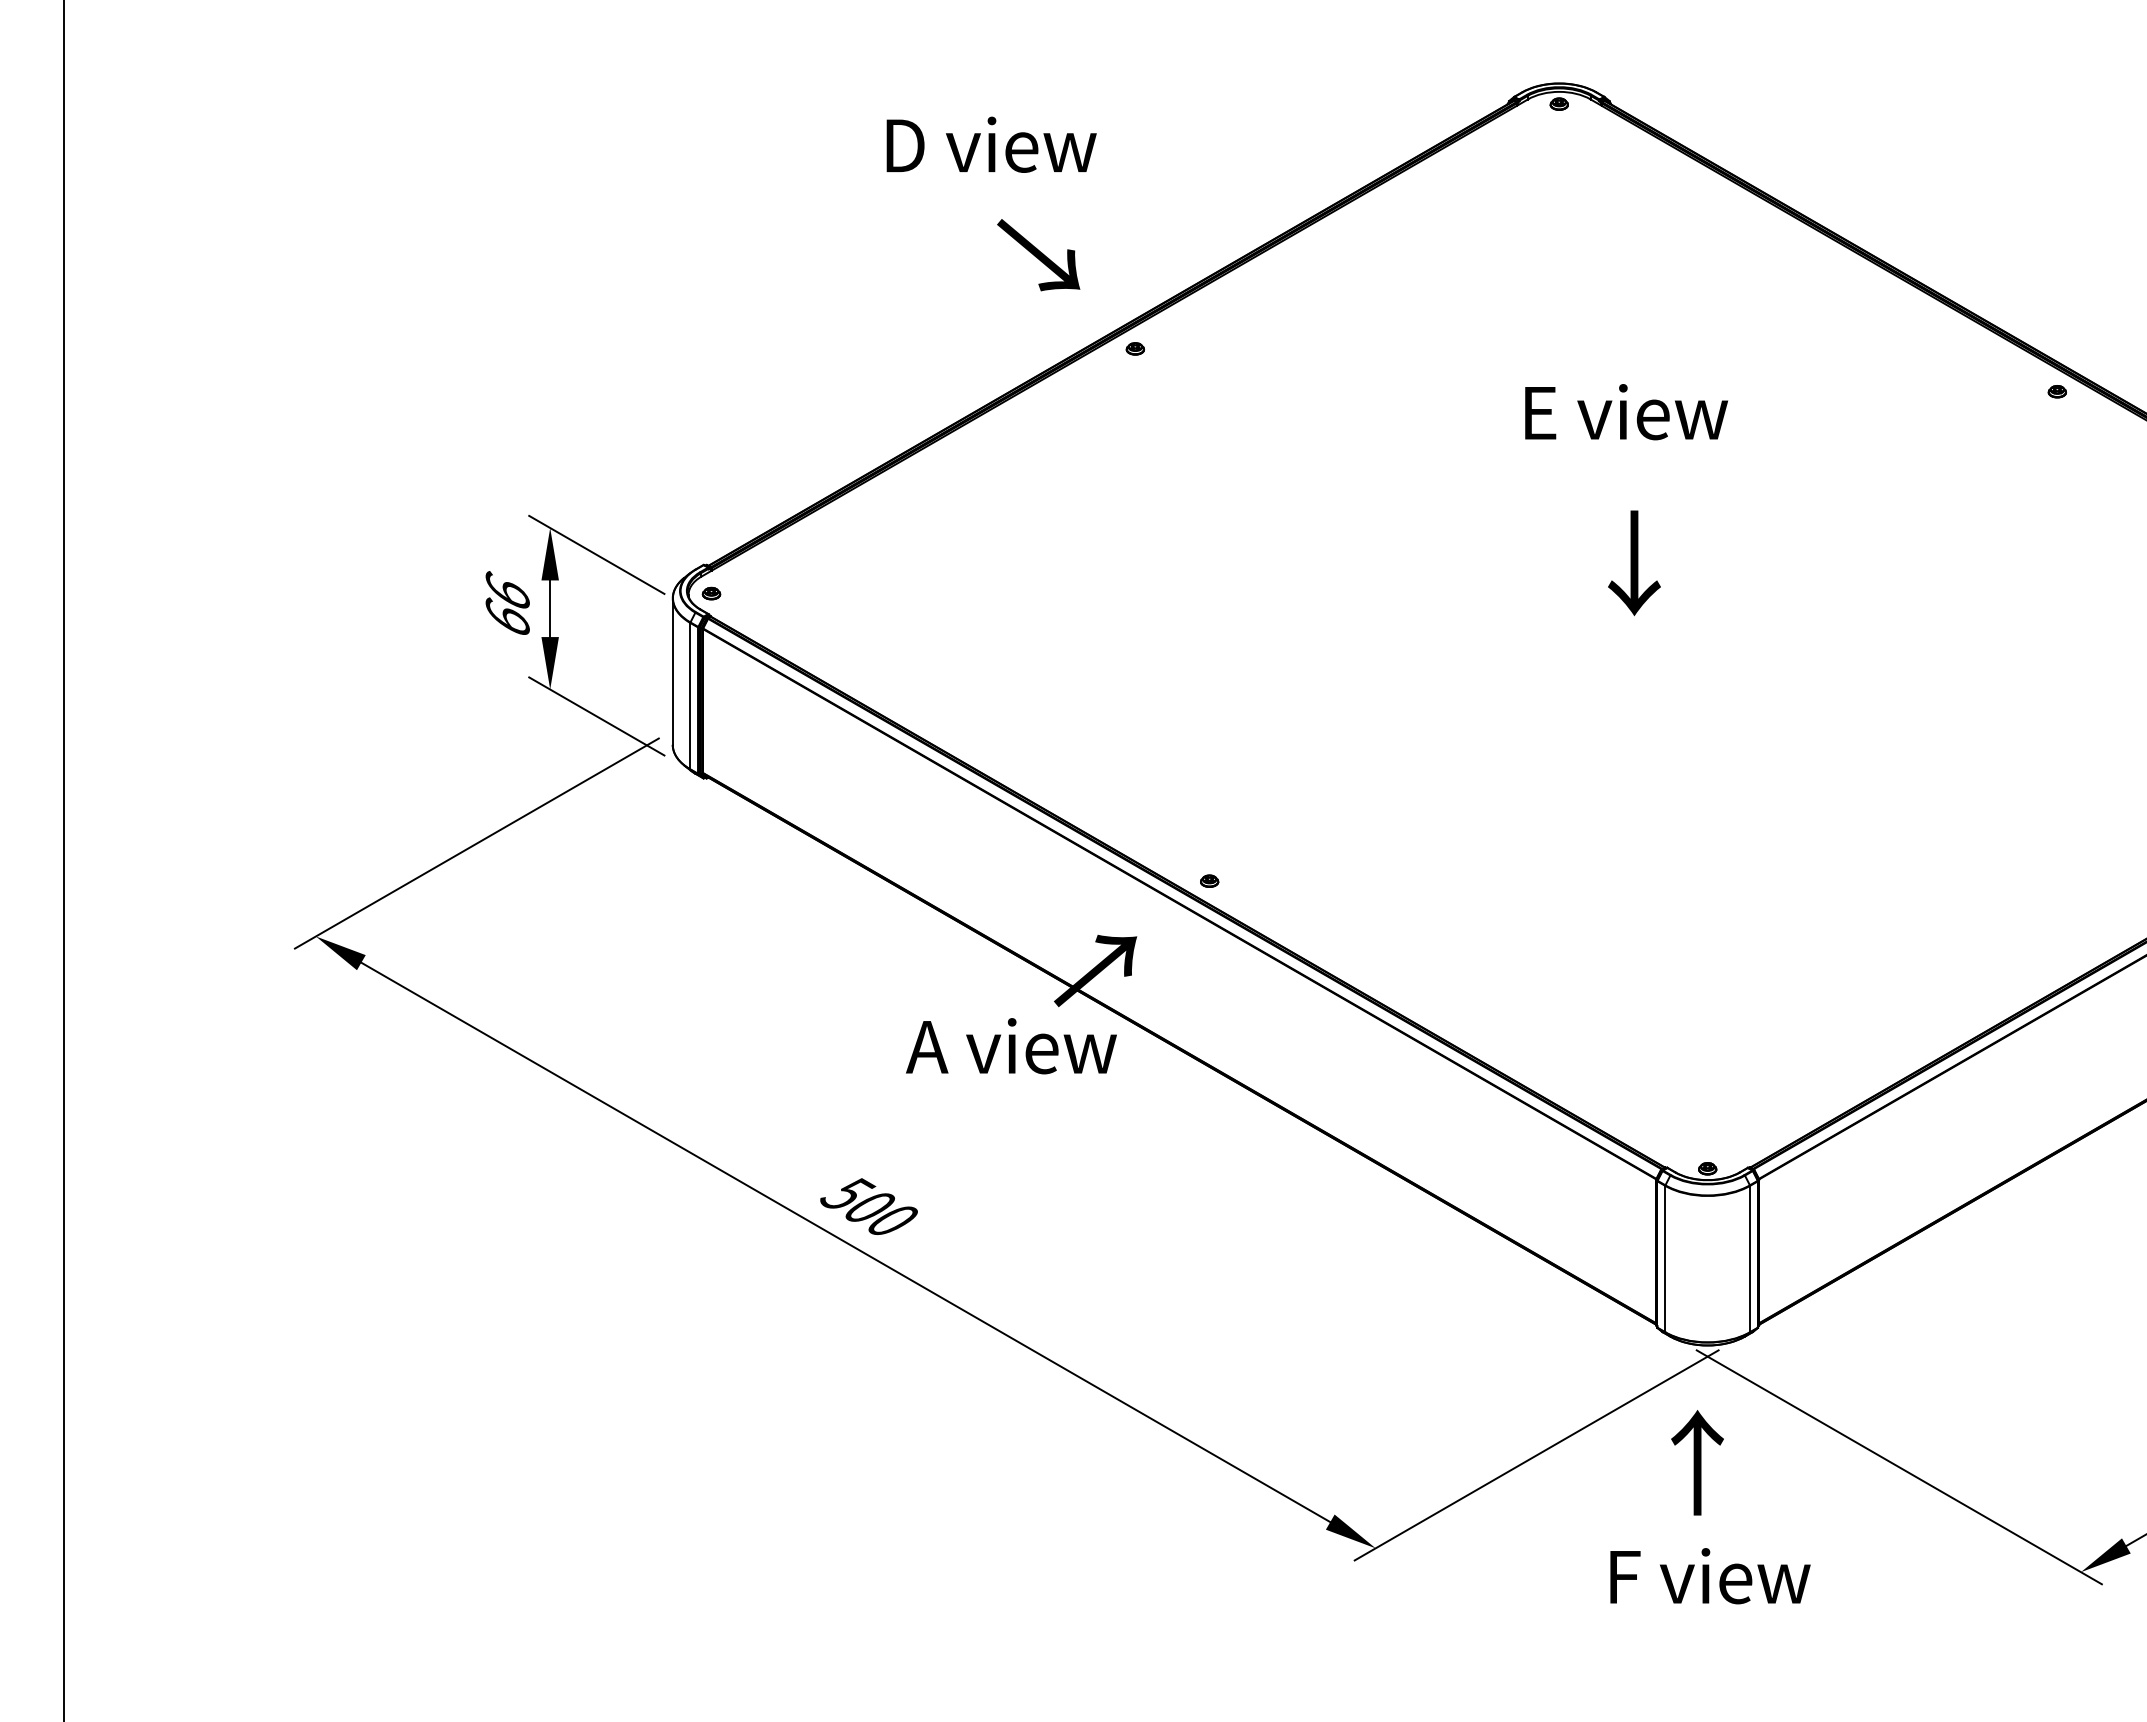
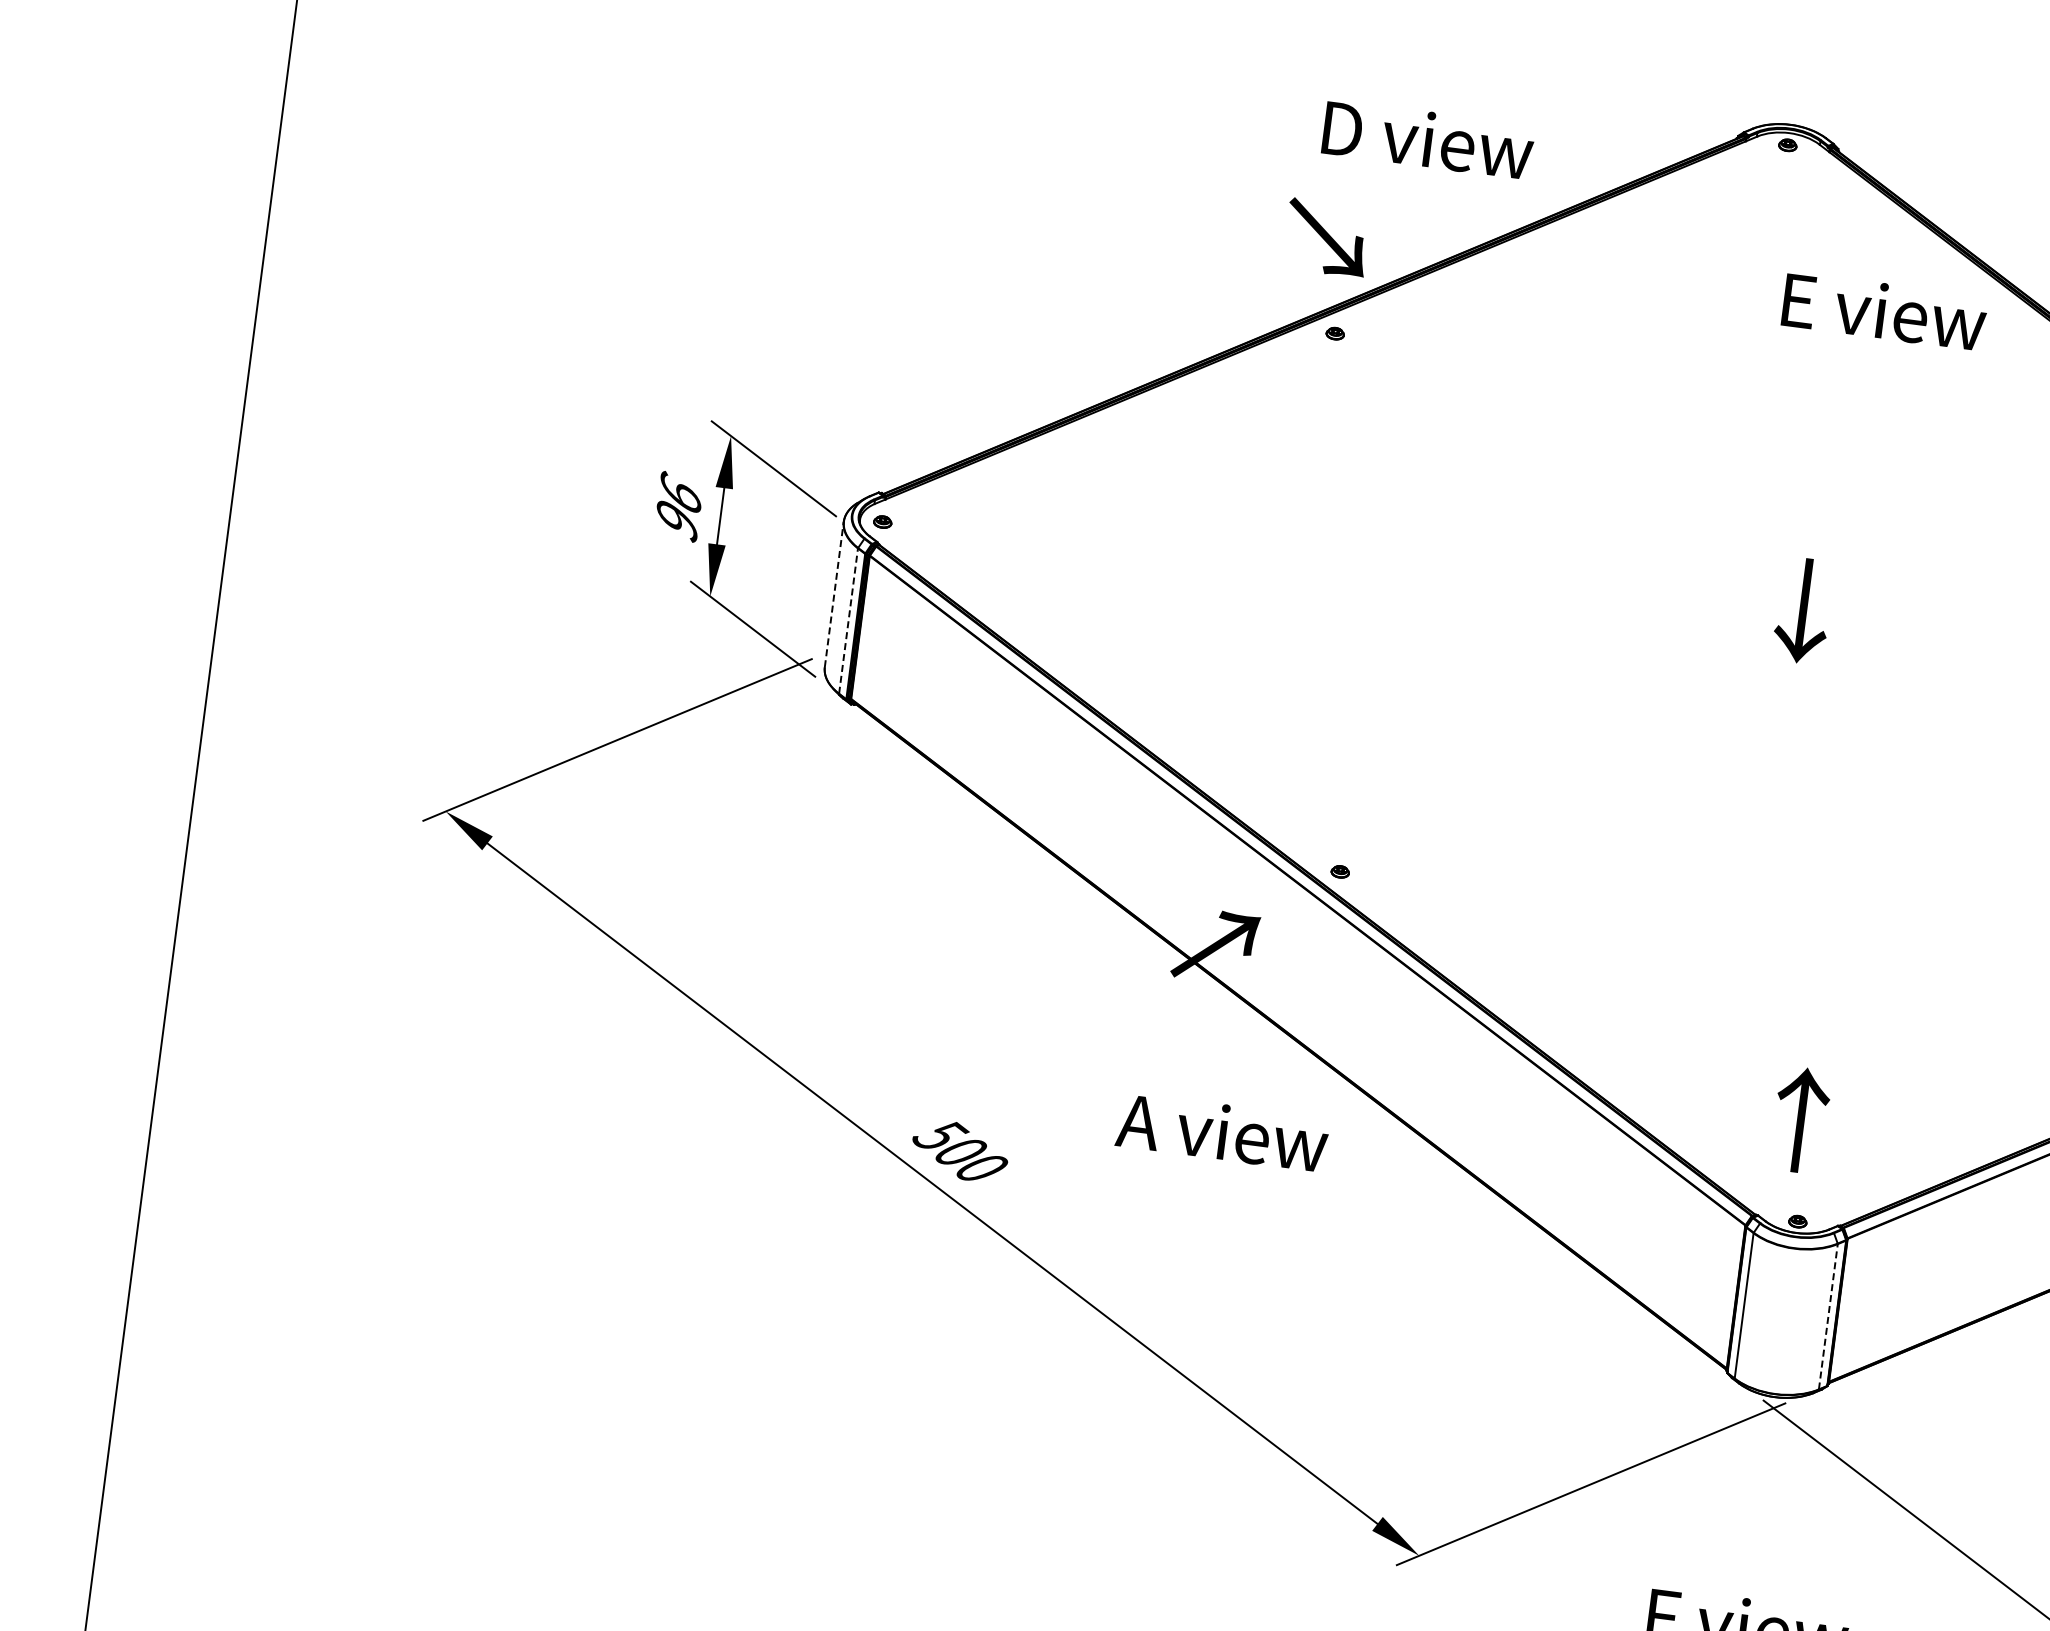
text: (991, 144) -> (1428, 139), moved
text: (1038, 255) -> (1326, 238), moved
text: (1626, 412) -> (1884, 311), moved
text: (507, 617) -> (677, 519), 66 -> 96
line: (672, 671) -> (834, 594), solid -> dashed
line: (690, 695) -> (848, 620), solid -> dashed
text: (1011, 1046) -> (1222, 1132), moved
line: (1750, 1258) -> (1828, 1316), solid -> dashed
text: (1697, 1462) -> (1800, 1119), moved

